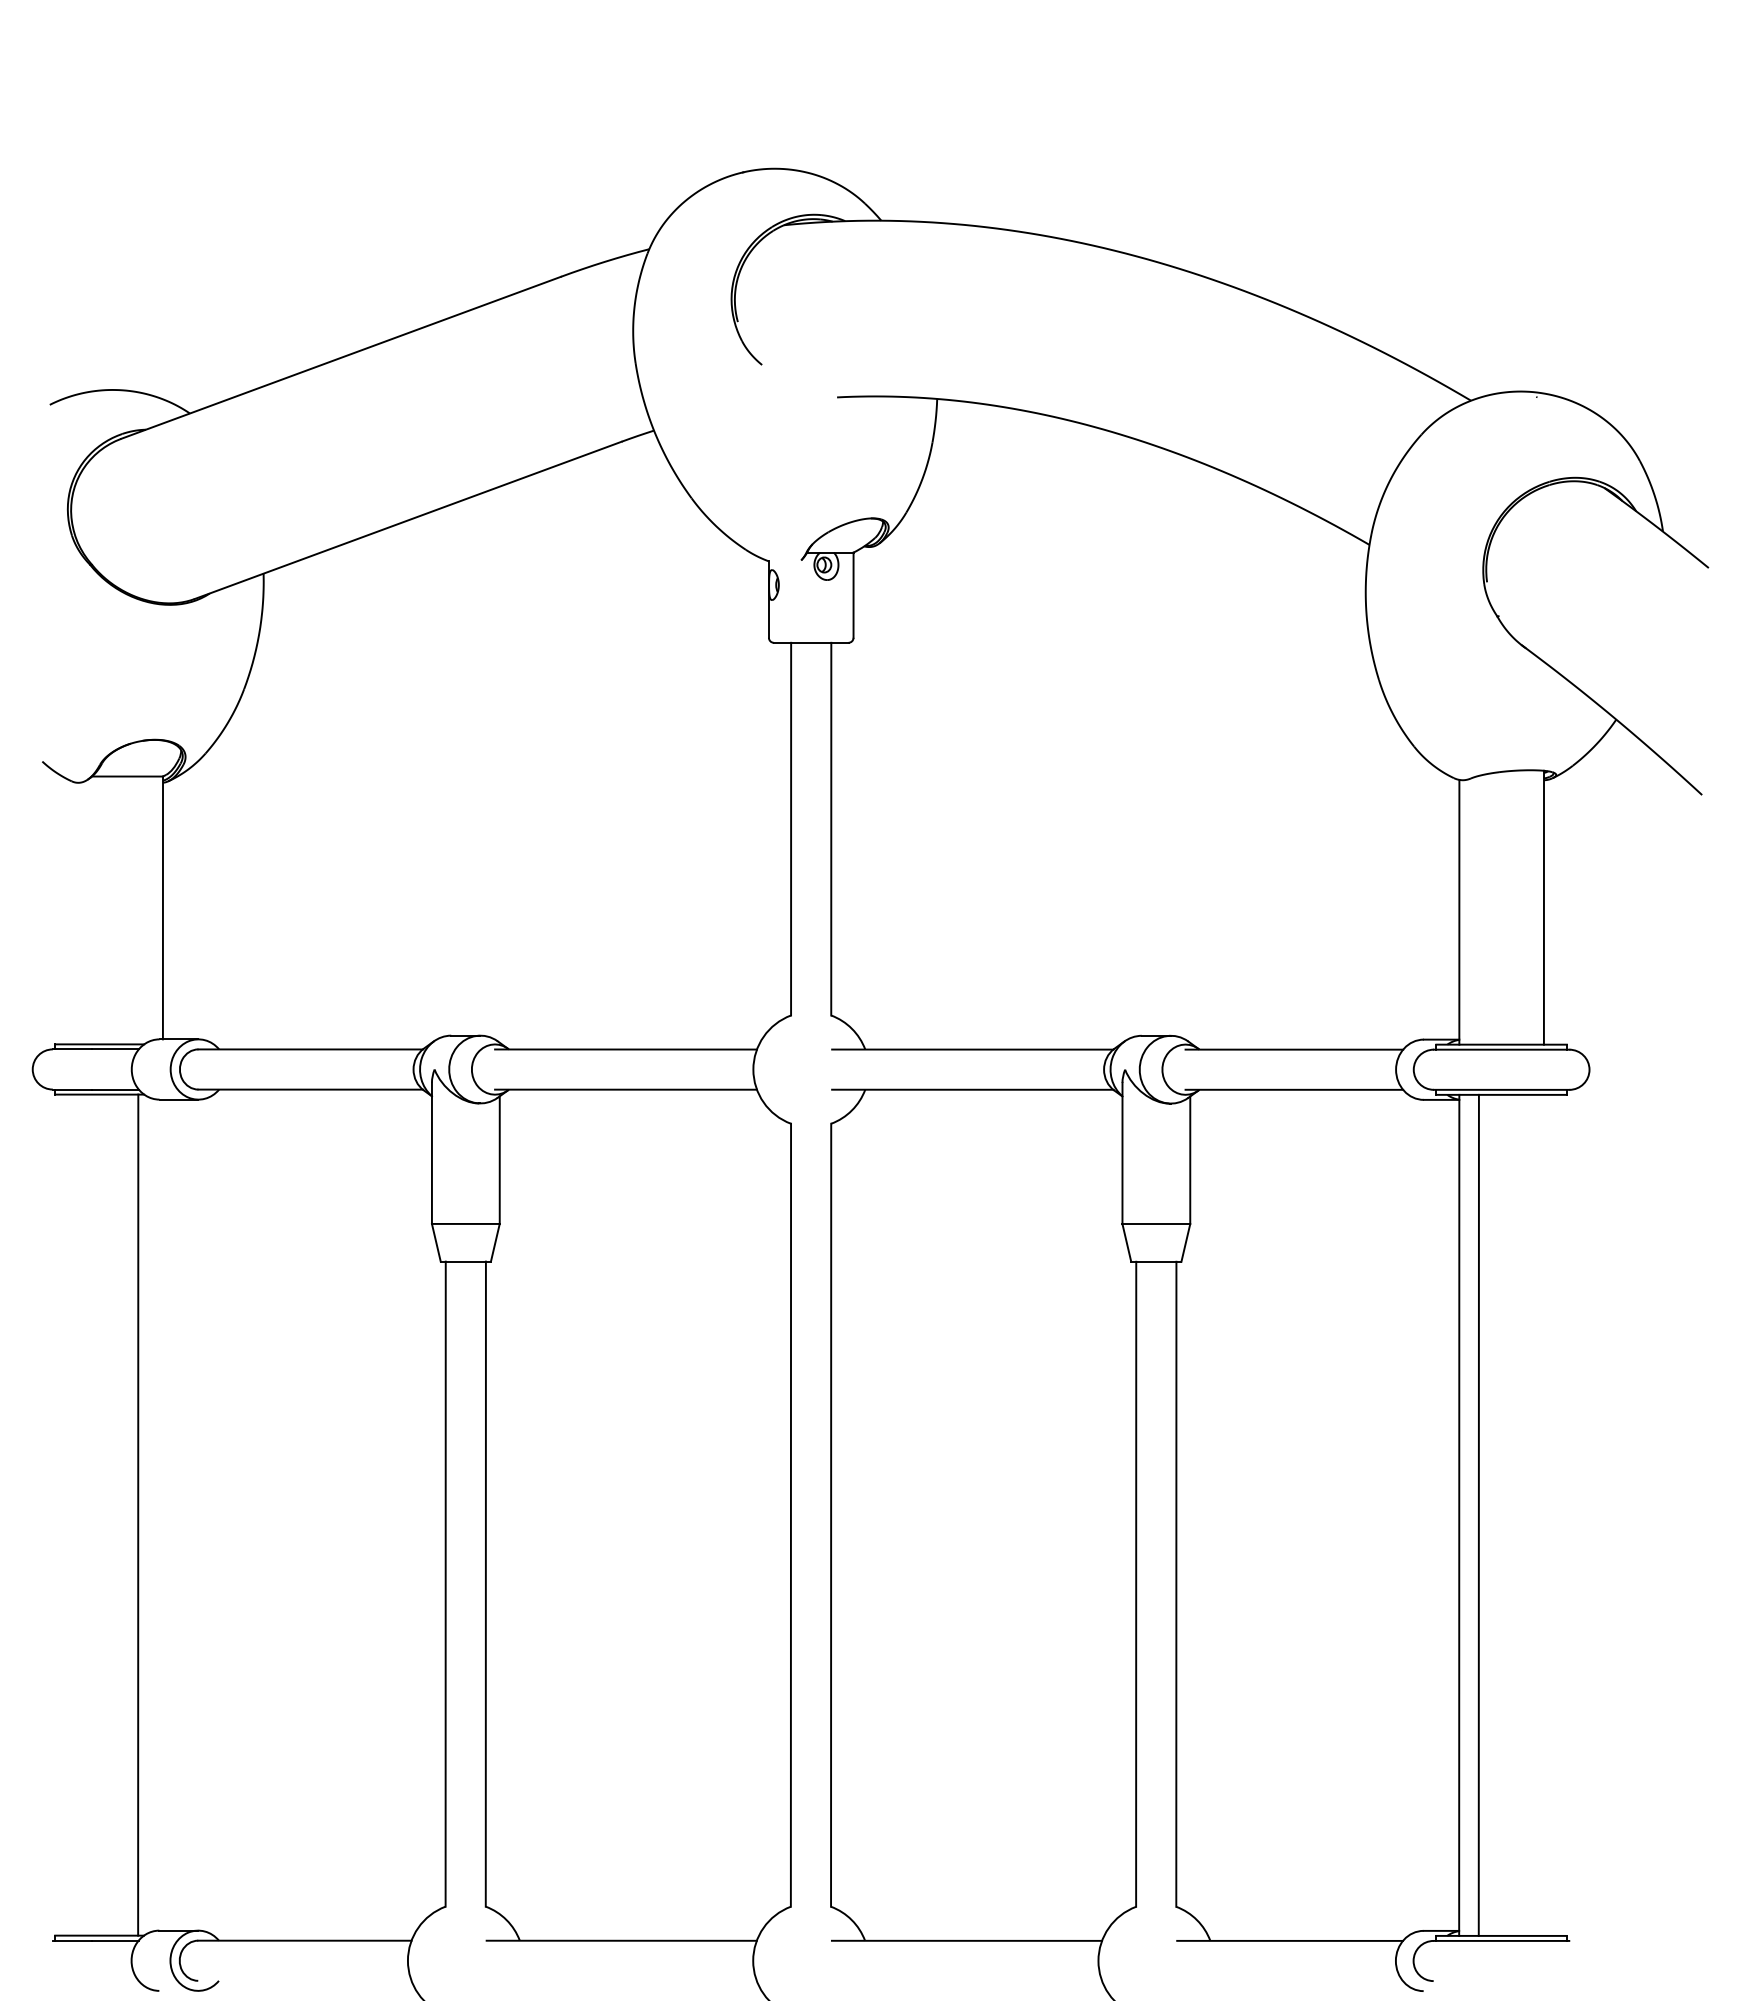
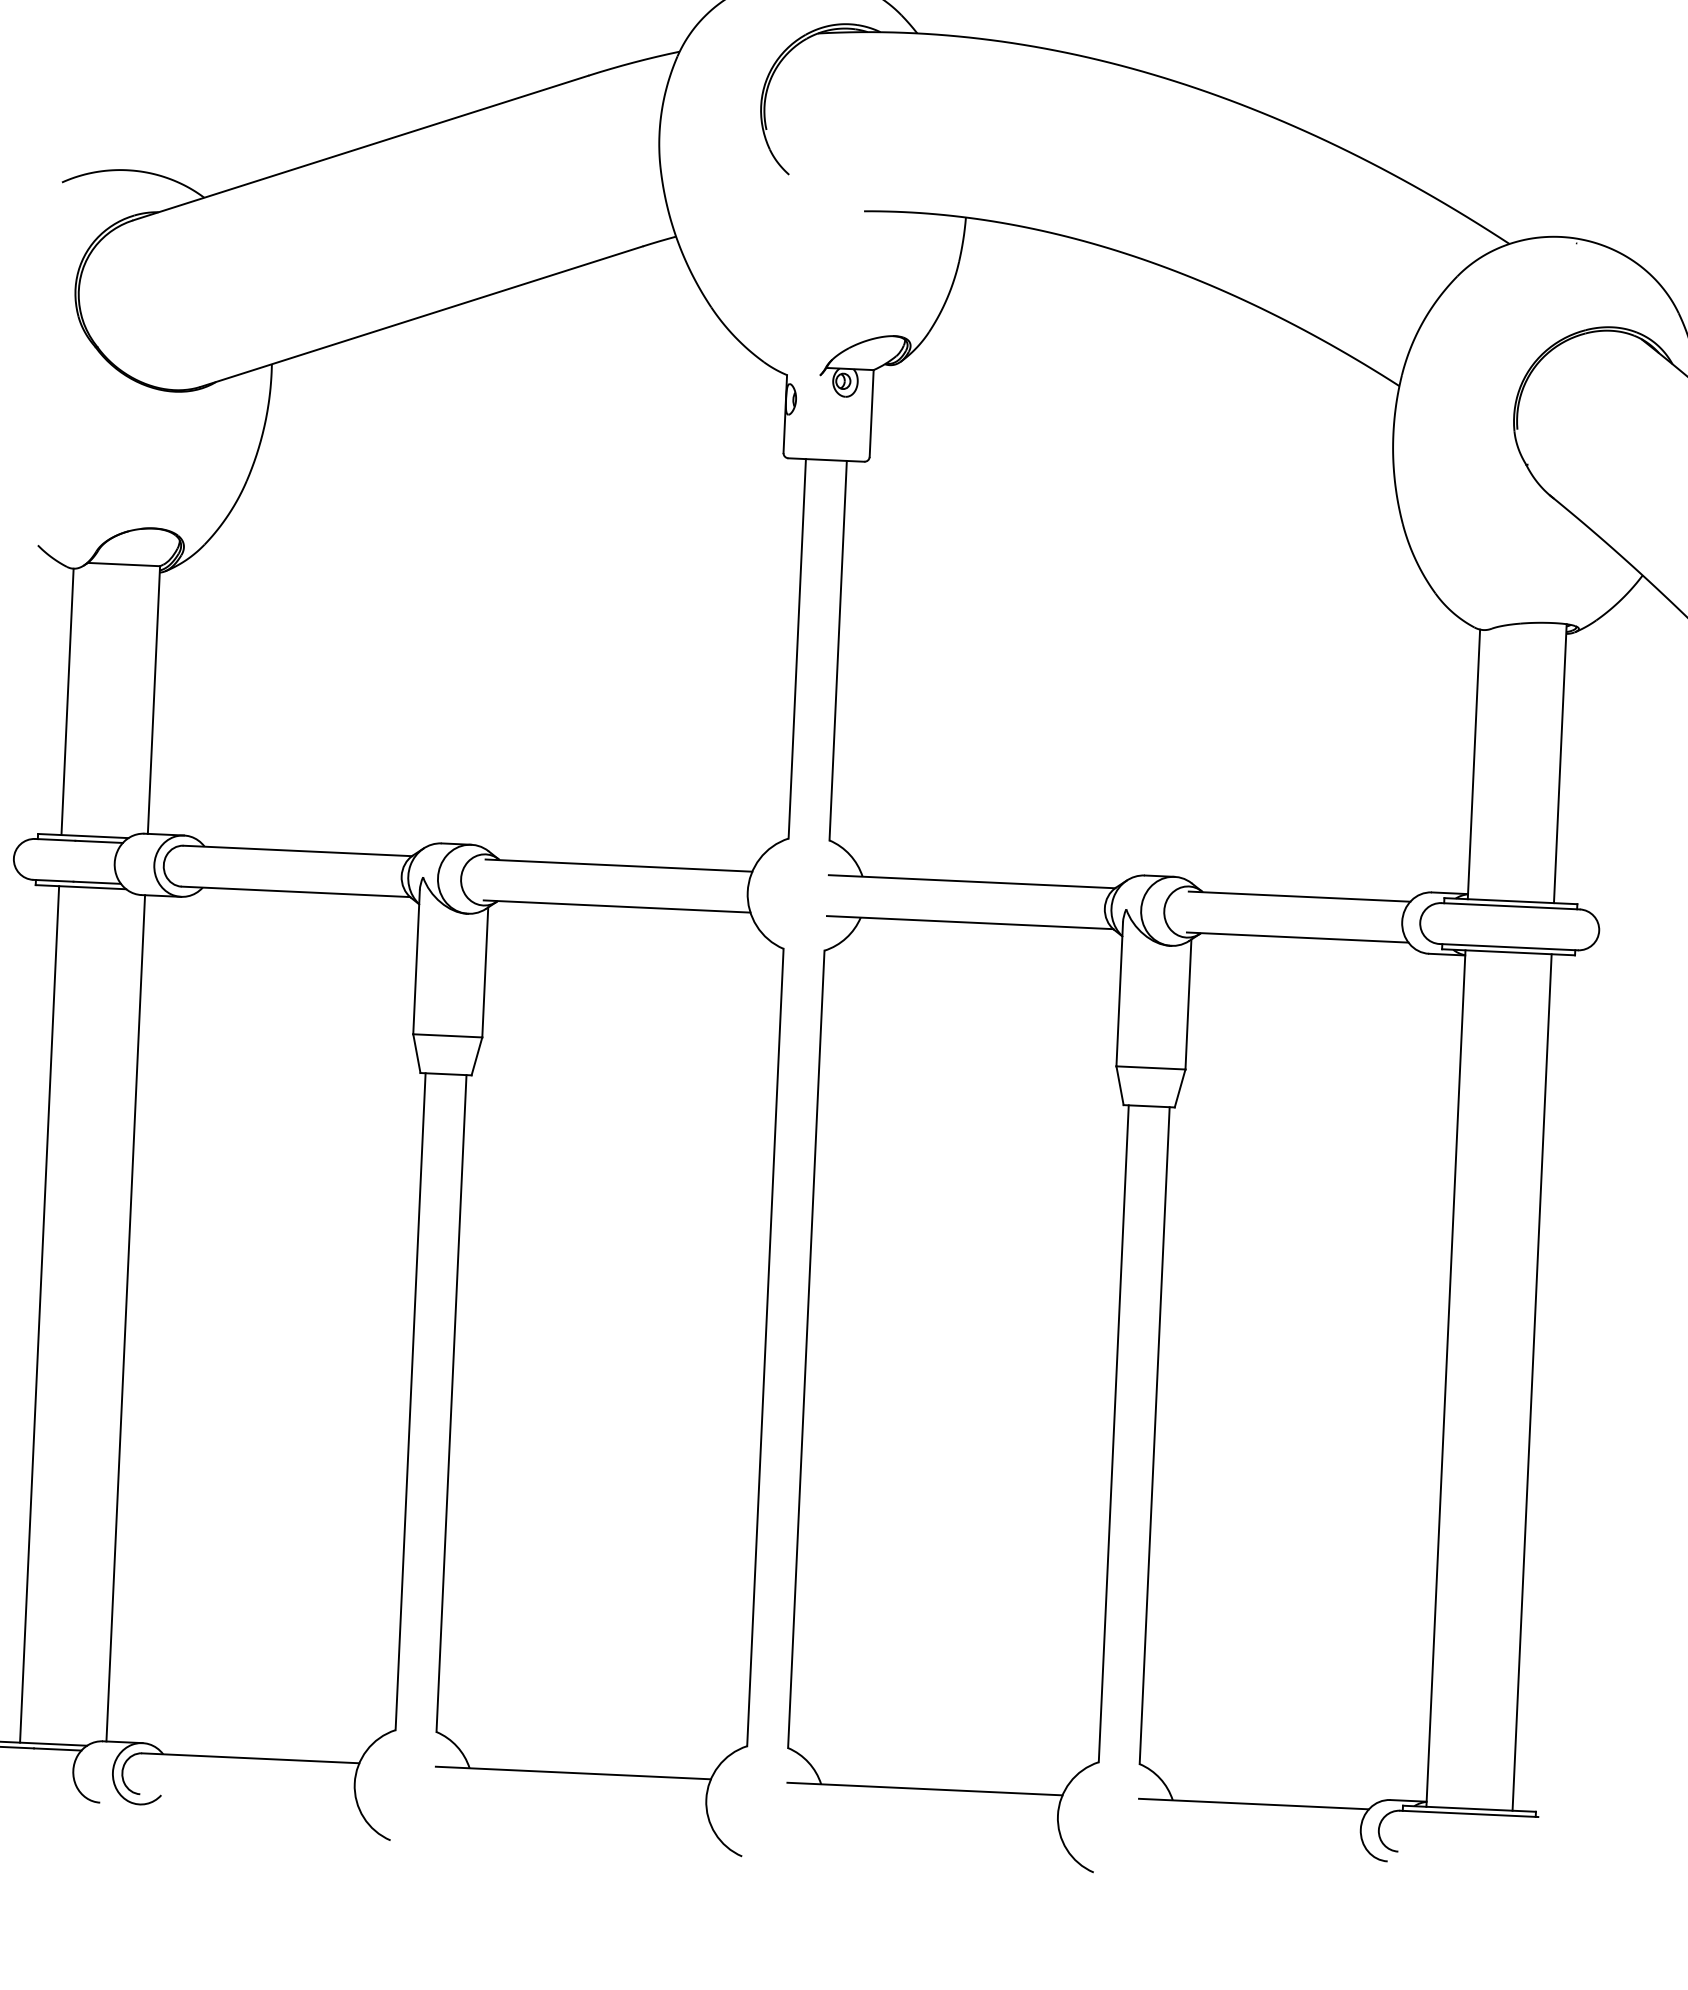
line: (78, 913) -> (67, 701), added
line: (138, 1514) -> (39, 1313), moved
line: (162, 1514) -> (125, 1317), added
line: (1478, 1514) -> (1531, 1381), moved

